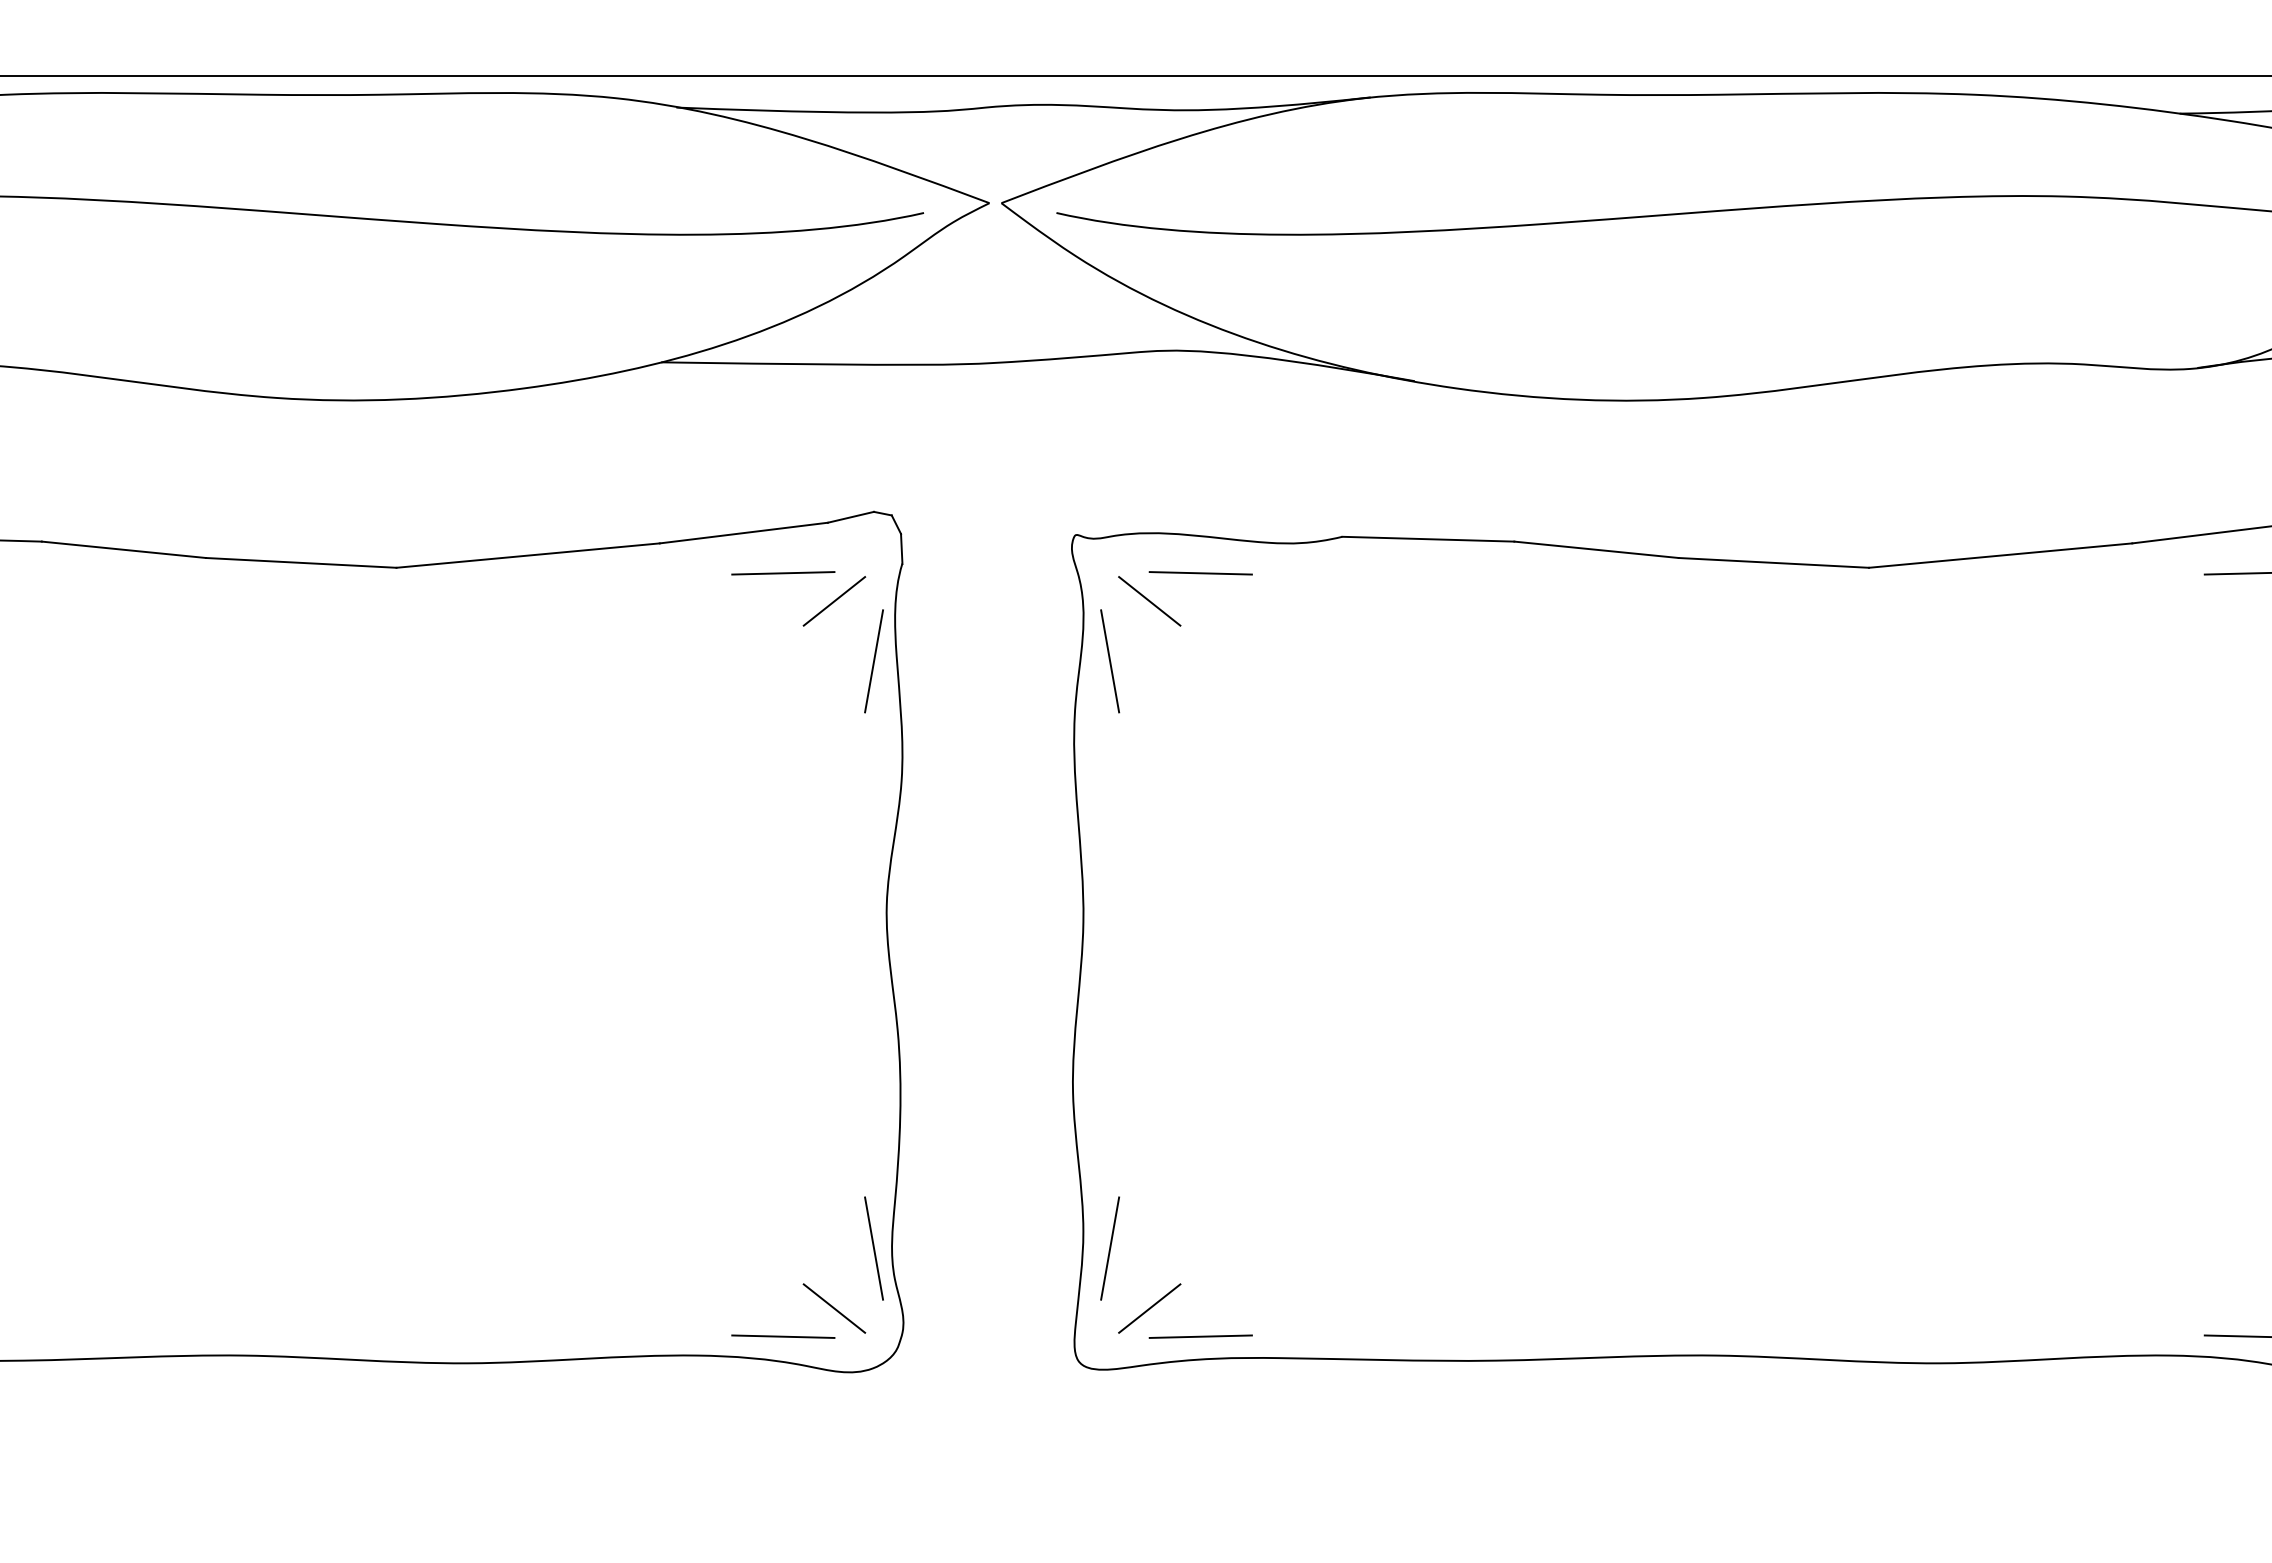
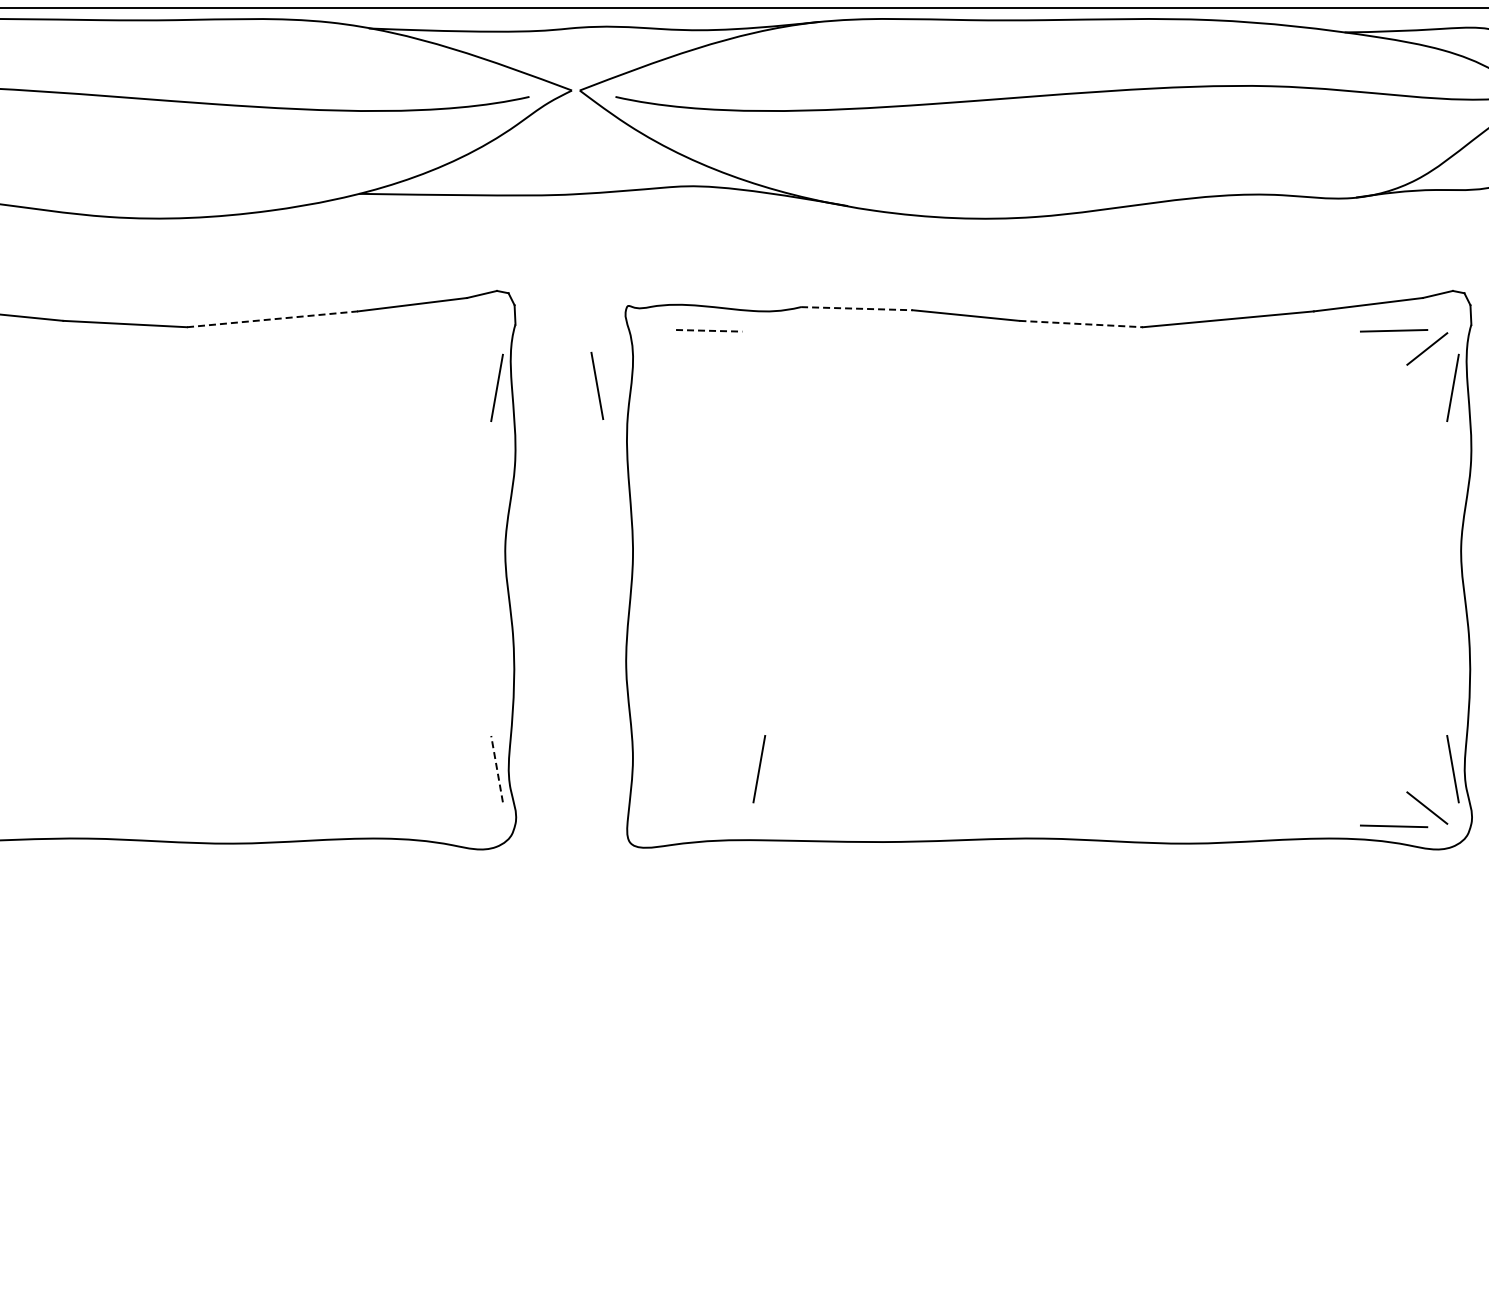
line: (1427, 538) -> (856, 308), solid -> dashed
line: (528, 555) -> (272, 319), solid -> dashed
line: (1774, 563) -> (1081, 324), solid -> dashed
line: (783, 572) -> (438, 330), removed
line: (1201, 572) -> (709, 330), solid -> dashed
line: (834, 600) -> (471, 348), removed
line: (1148, 600) -> (675, 348), removed
line: (1110, 660) -> (597, 385), moved
line: (874, 1249) -> (497, 769), solid -> dashed
line: (1110, 1249) -> (759, 769), moved
line: (834, 1307) -> (471, 807), removed
line: (1148, 1307) -> (675, 807), removed
line: (783, 1336) -> (438, 826), removed
line: (1201, 1336) -> (709, 826), removed

